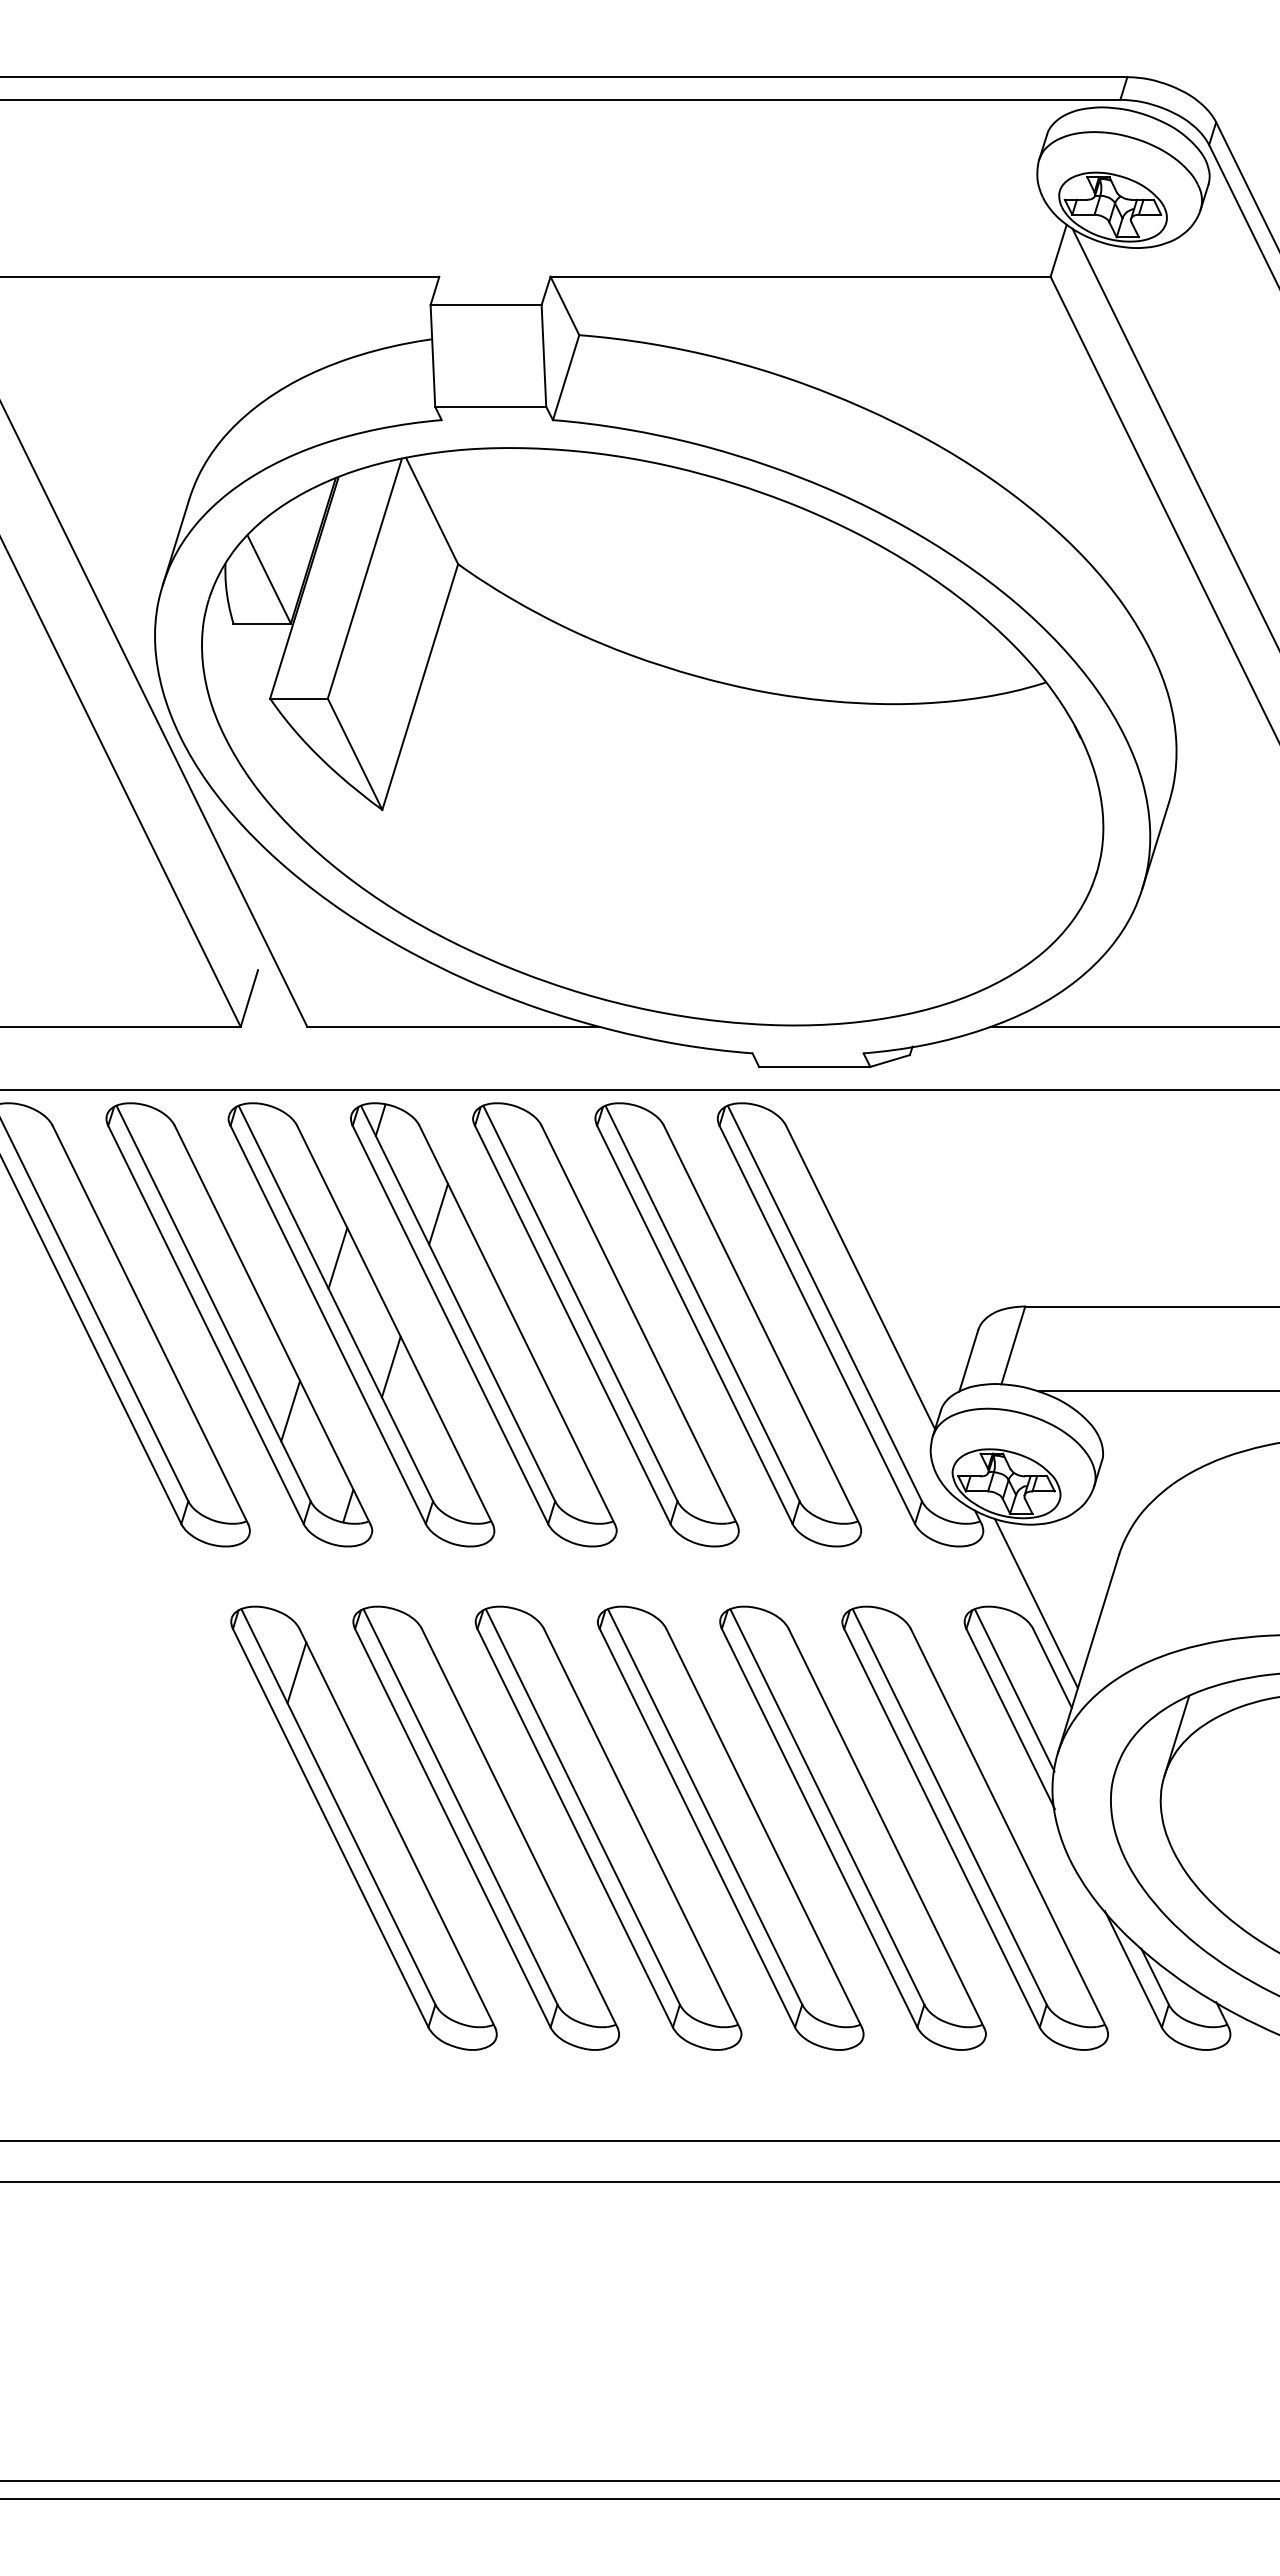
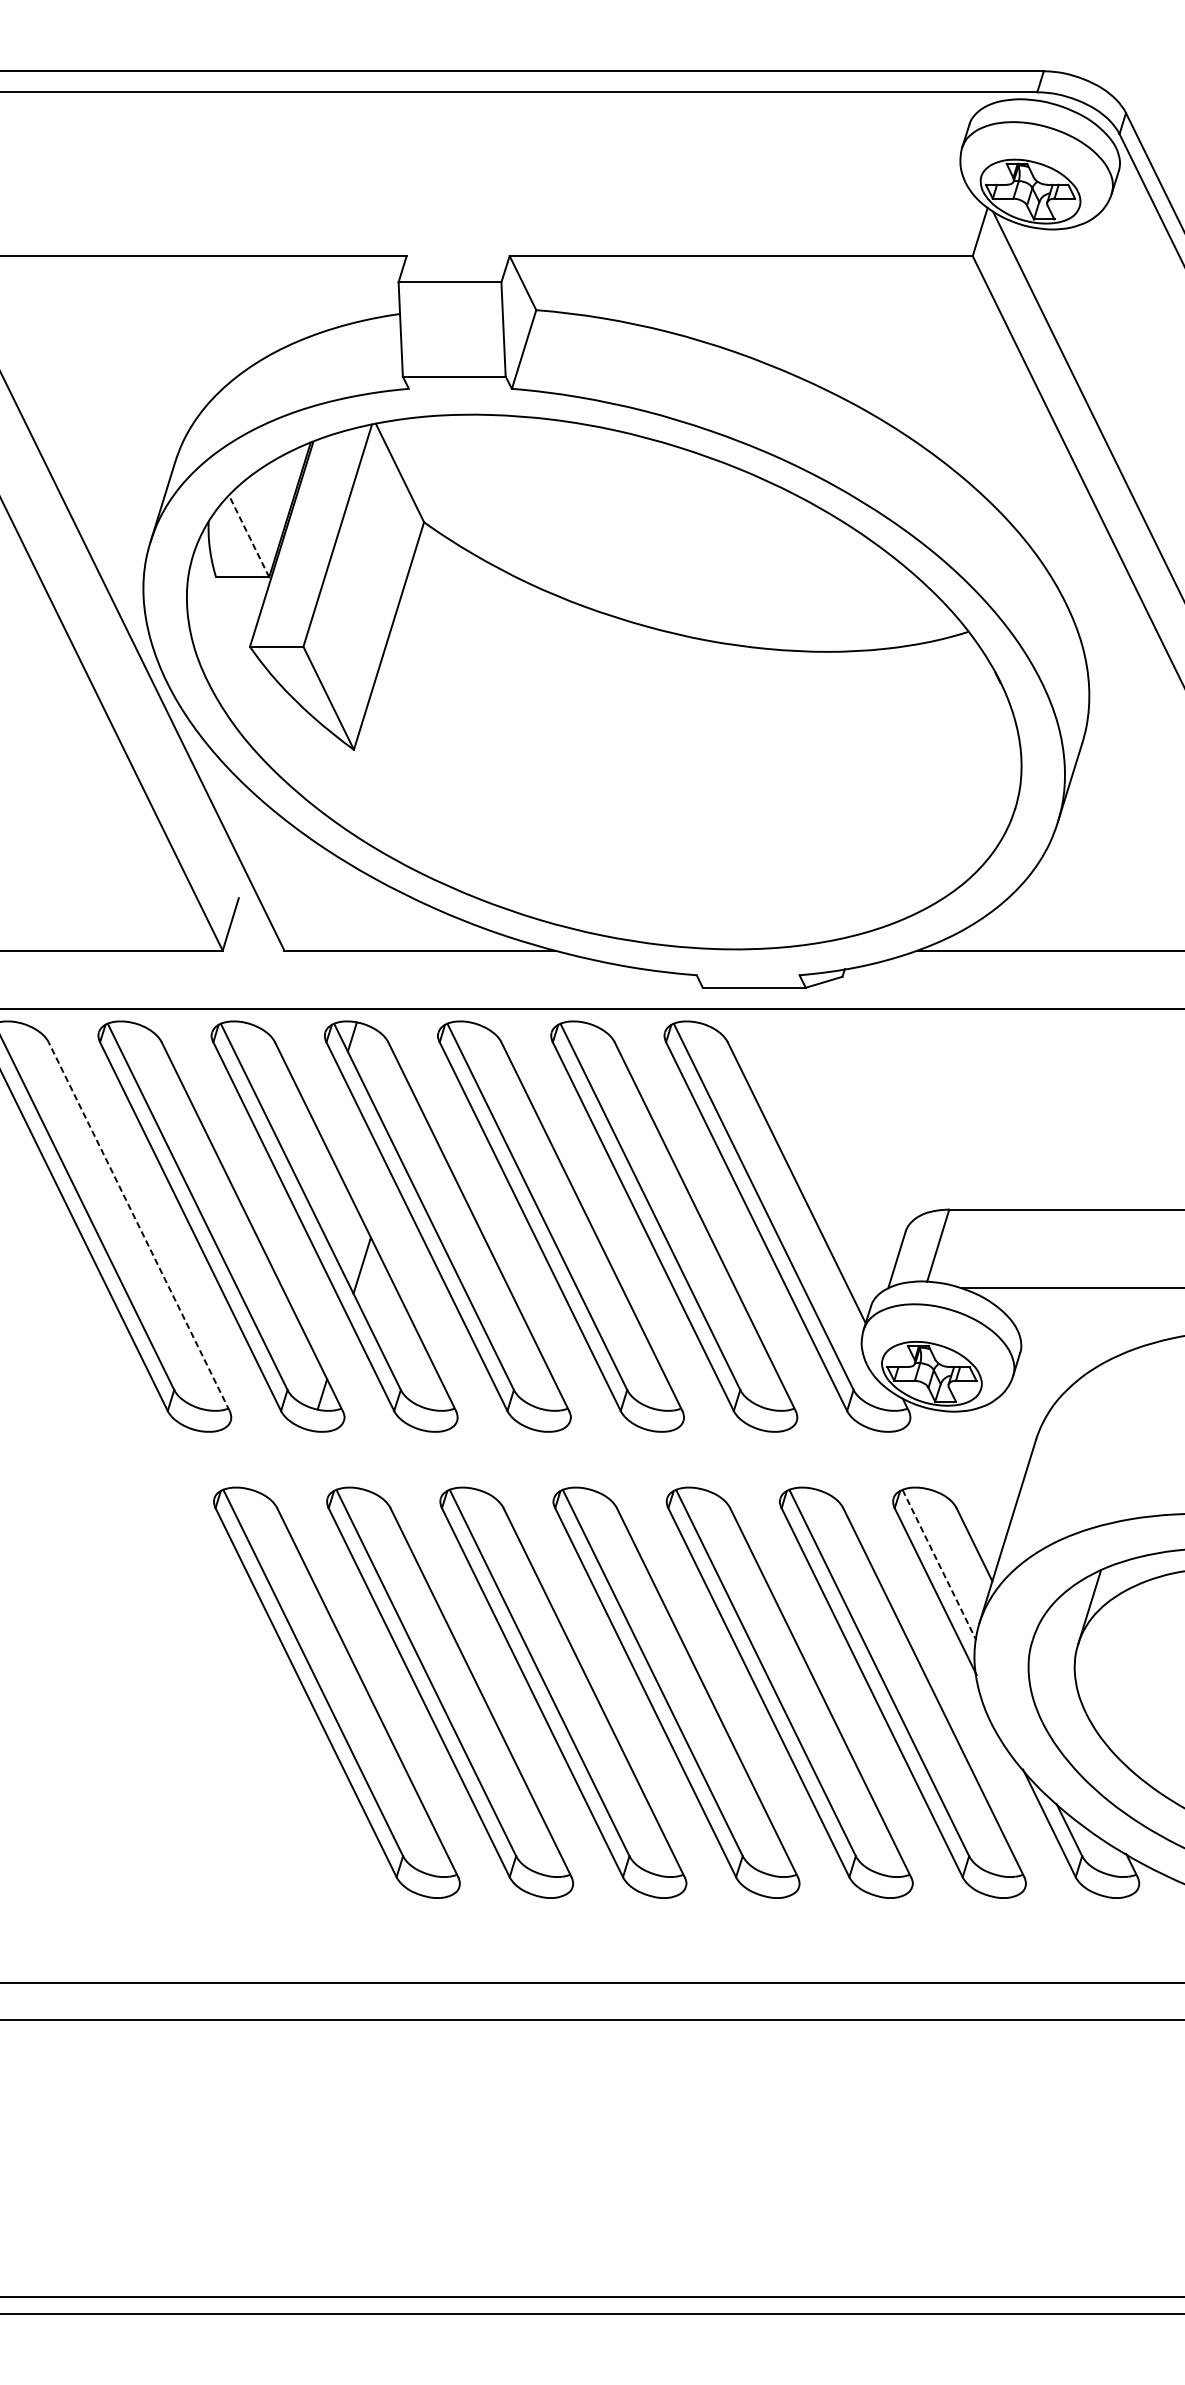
line: (269, 579) -> (249, 536), solid -> dashed
line: (438, 1213) -> (405, 1123), removed
line: (337, 1257) -> (312, 1164), removed
line: (150, 1324) -> (139, 1226), solid -> dashed
line: (290, 1410) -> (268, 1305), removed
line: (1035, 1603) -> (958, 1484), removed
line: (296, 1672) -> (274, 1548), removed
line: (1014, 1690) -> (939, 1565), solid -> dashed

